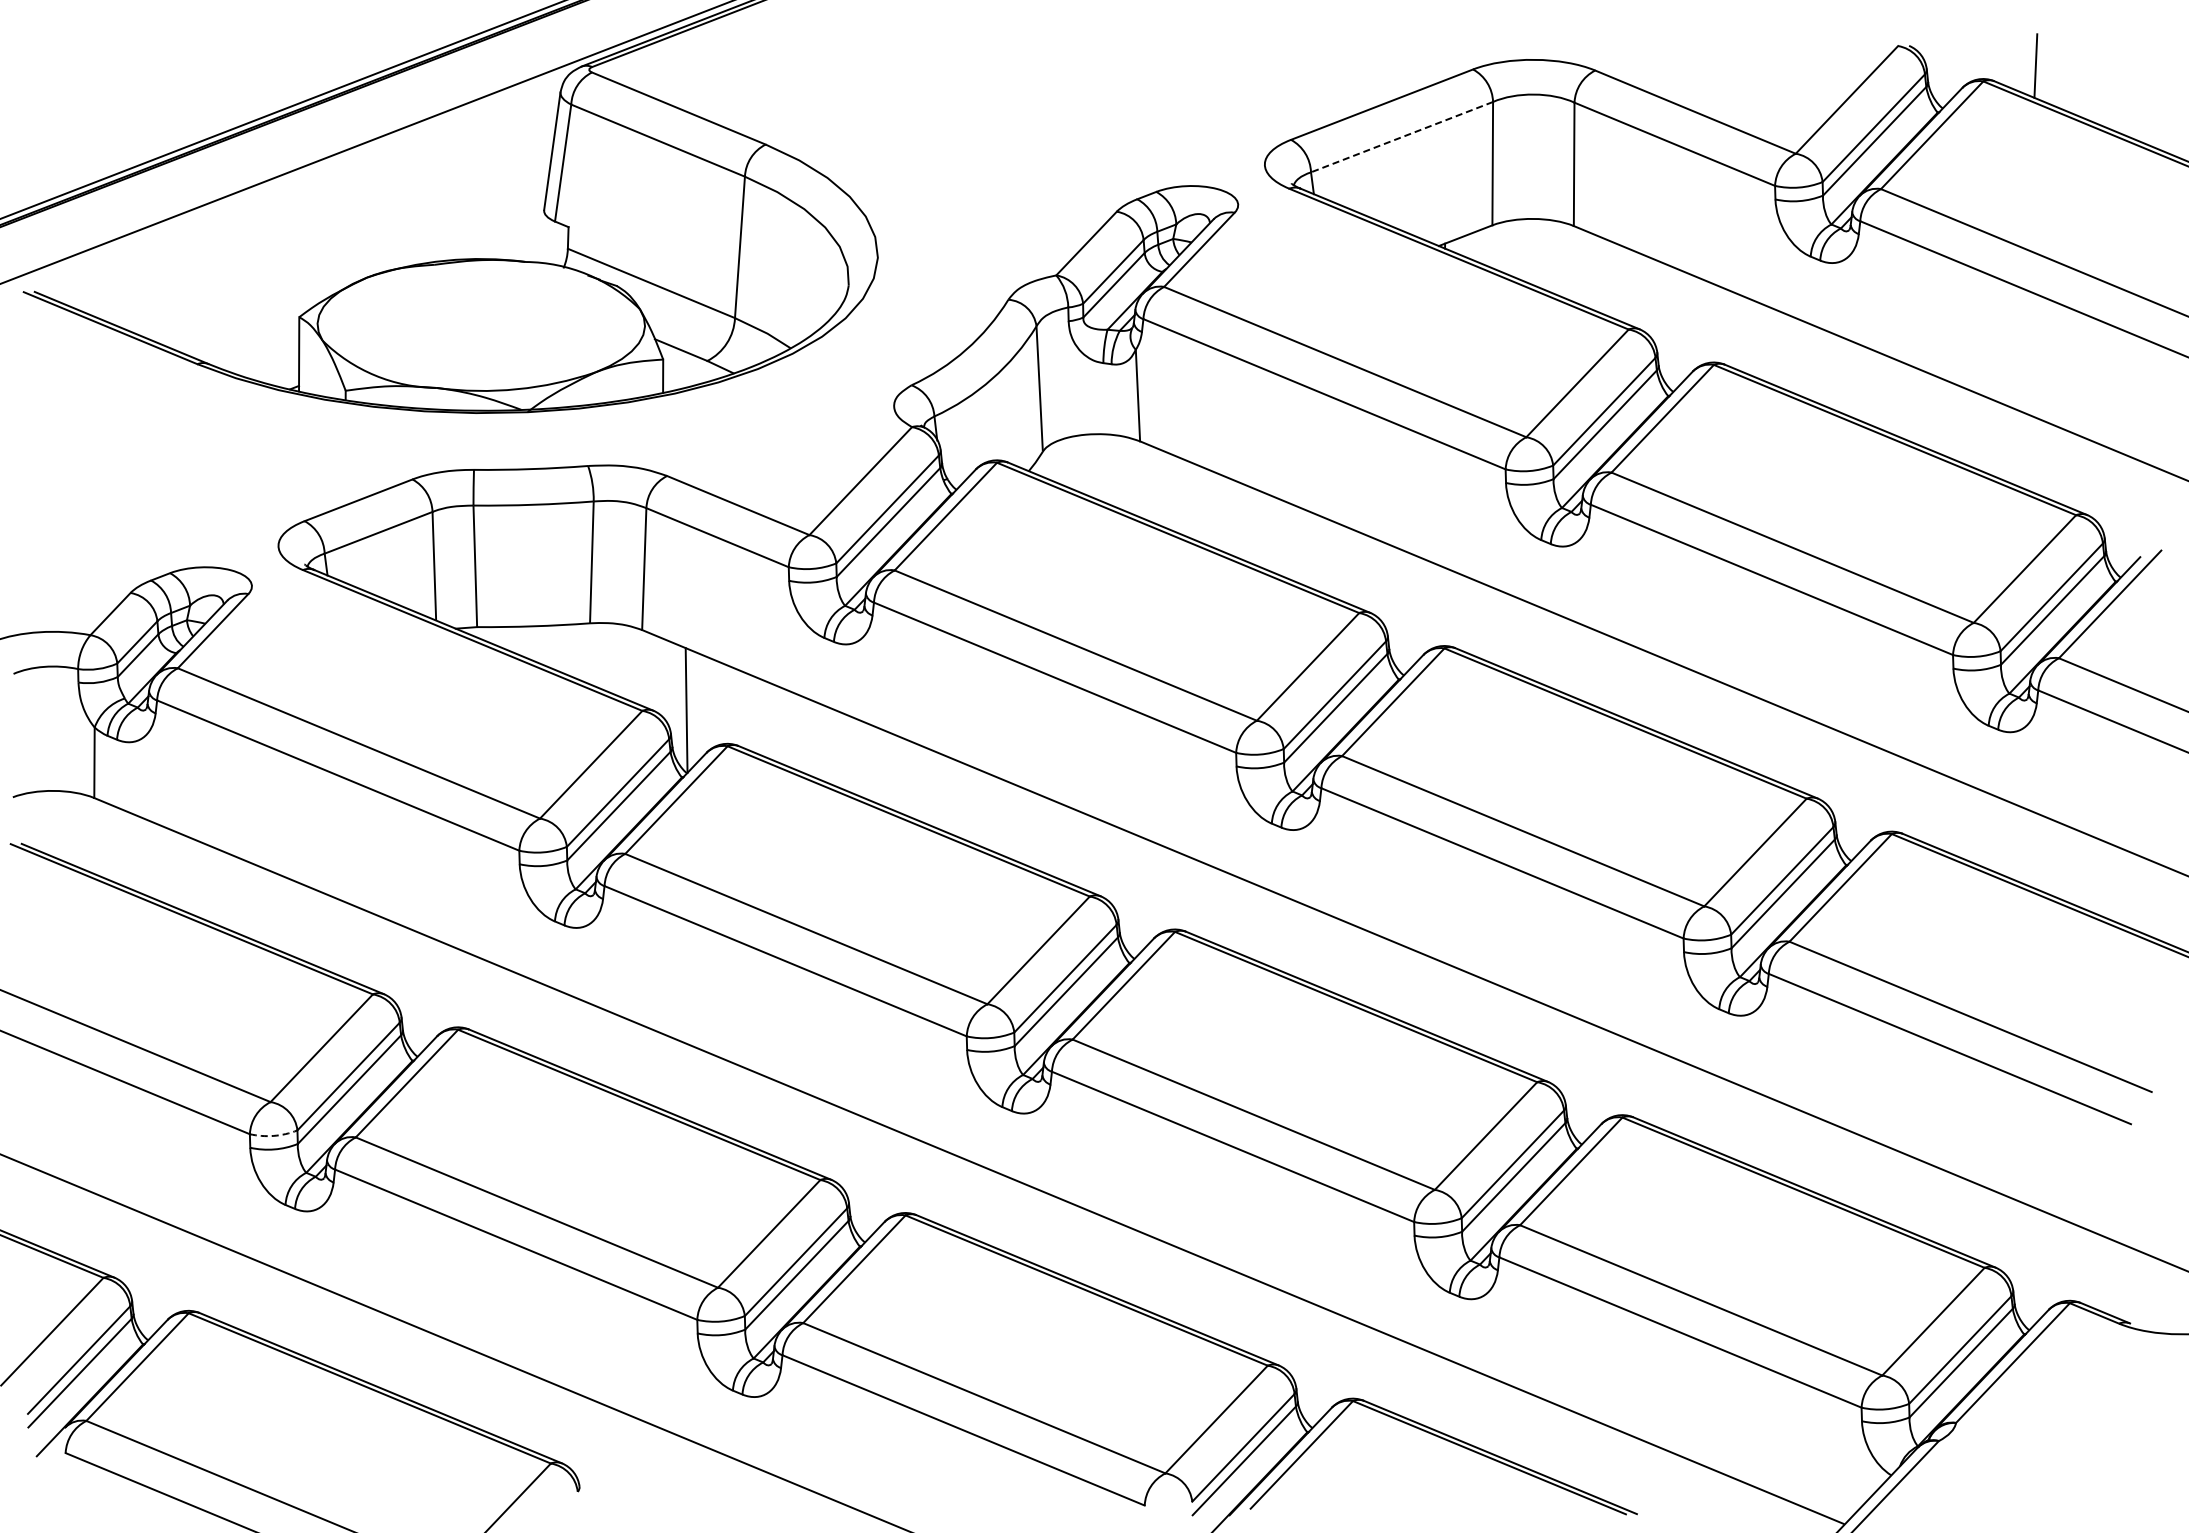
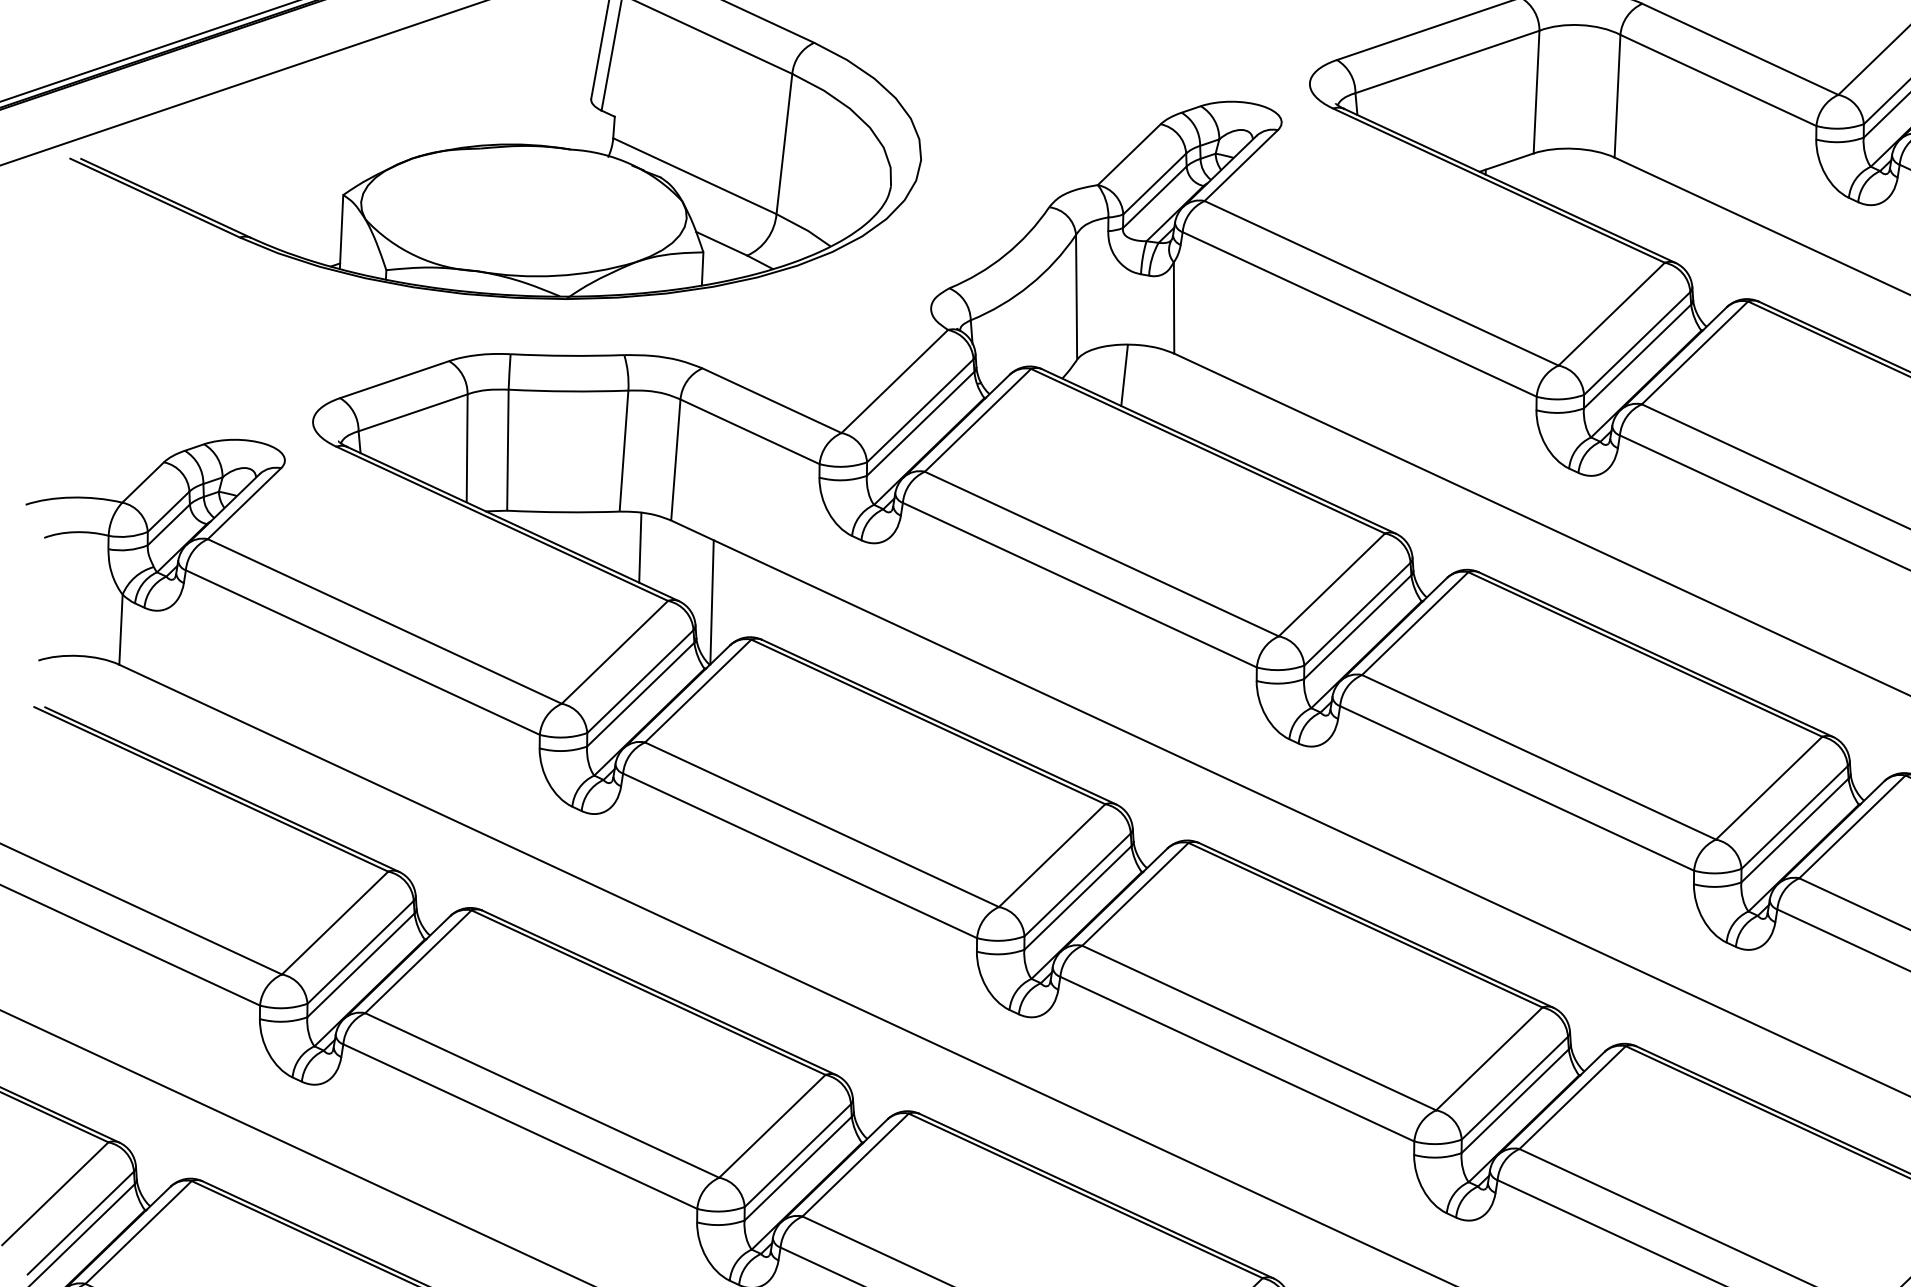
line: (1402, 137) -> (1447, 62), dashed -> solid
line: (1091, 465) -> (1124, 375), added
line: (611, 658) -> (639, 547), added
arc: (273, 1135) -> (283, 1007), dashed -> solid

